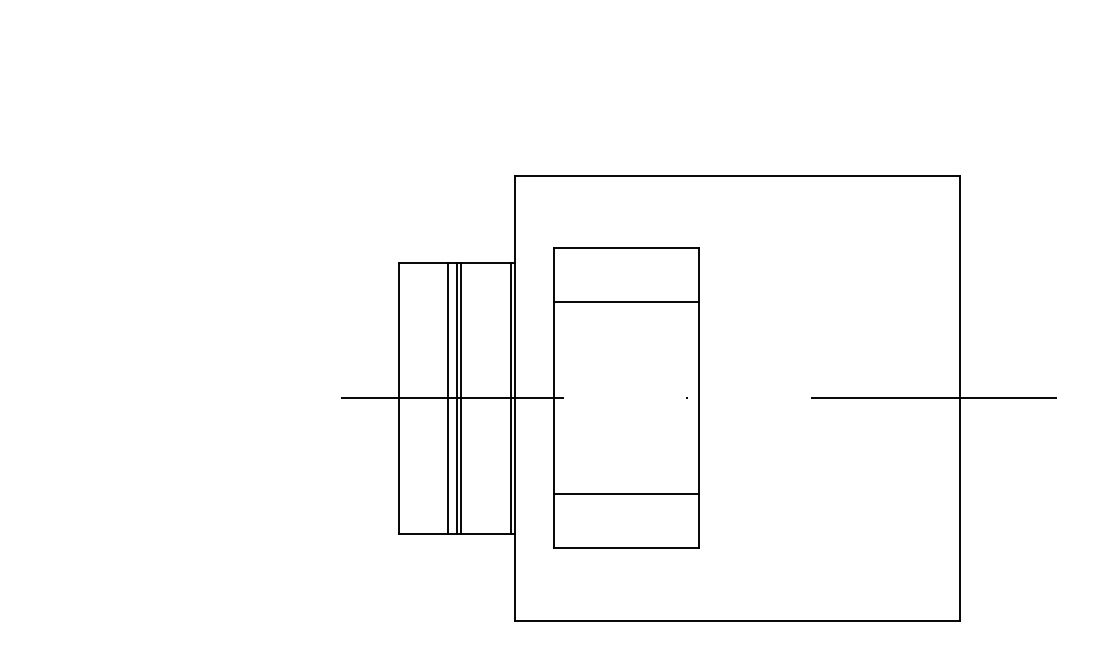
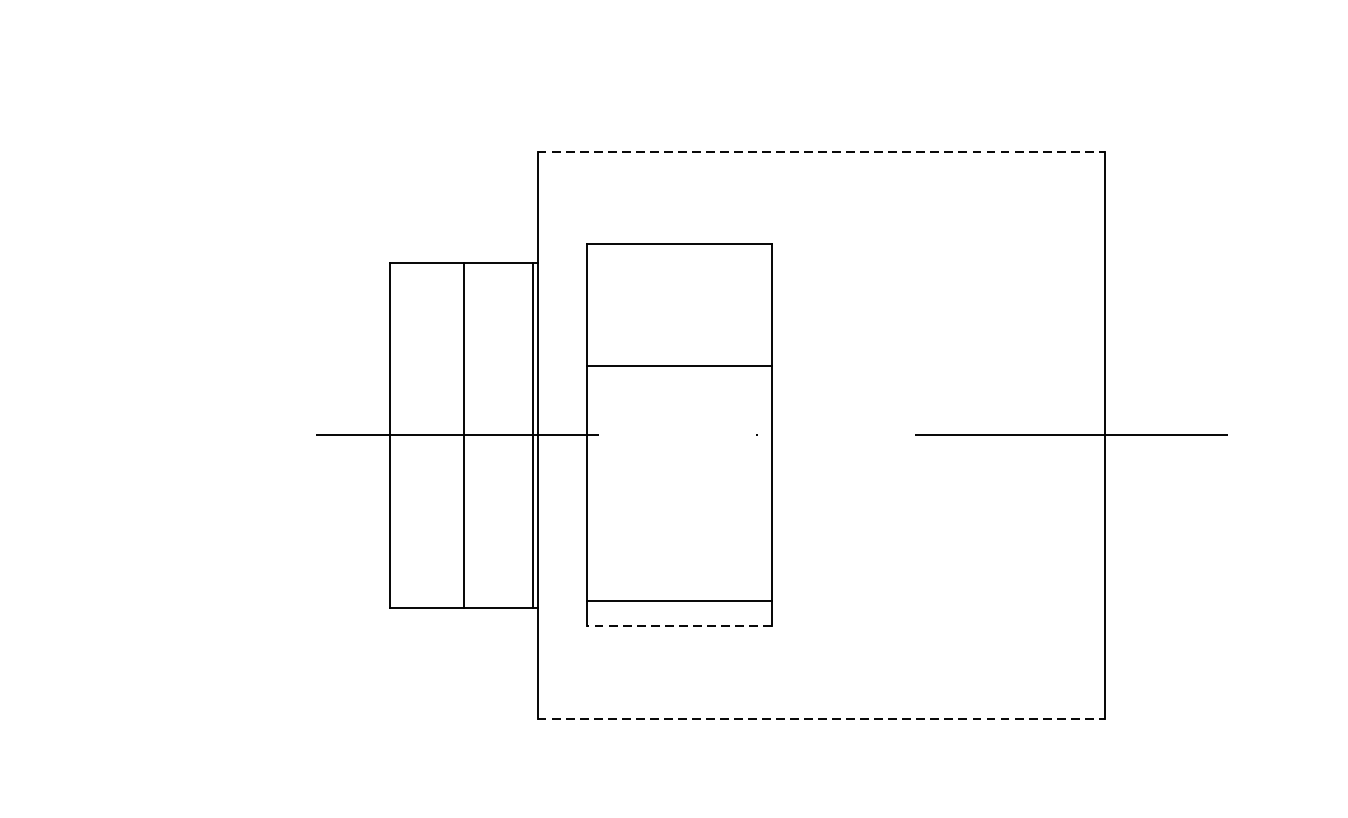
line: (738, 175) -> (822, 151), solid -> dashed
line: (625, 302) -> (678, 366), moved
line: (447, 397) -> (451, 434), removed
line: (461, 397) -> (469, 434), removed
line: (625, 494) -> (678, 601), moved
line: (626, 548) -> (679, 626), solid -> dashed
line: (738, 620) -> (822, 718), solid -> dashed

